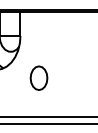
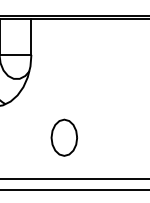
part: (38, 77) -> (63, 136), moved

